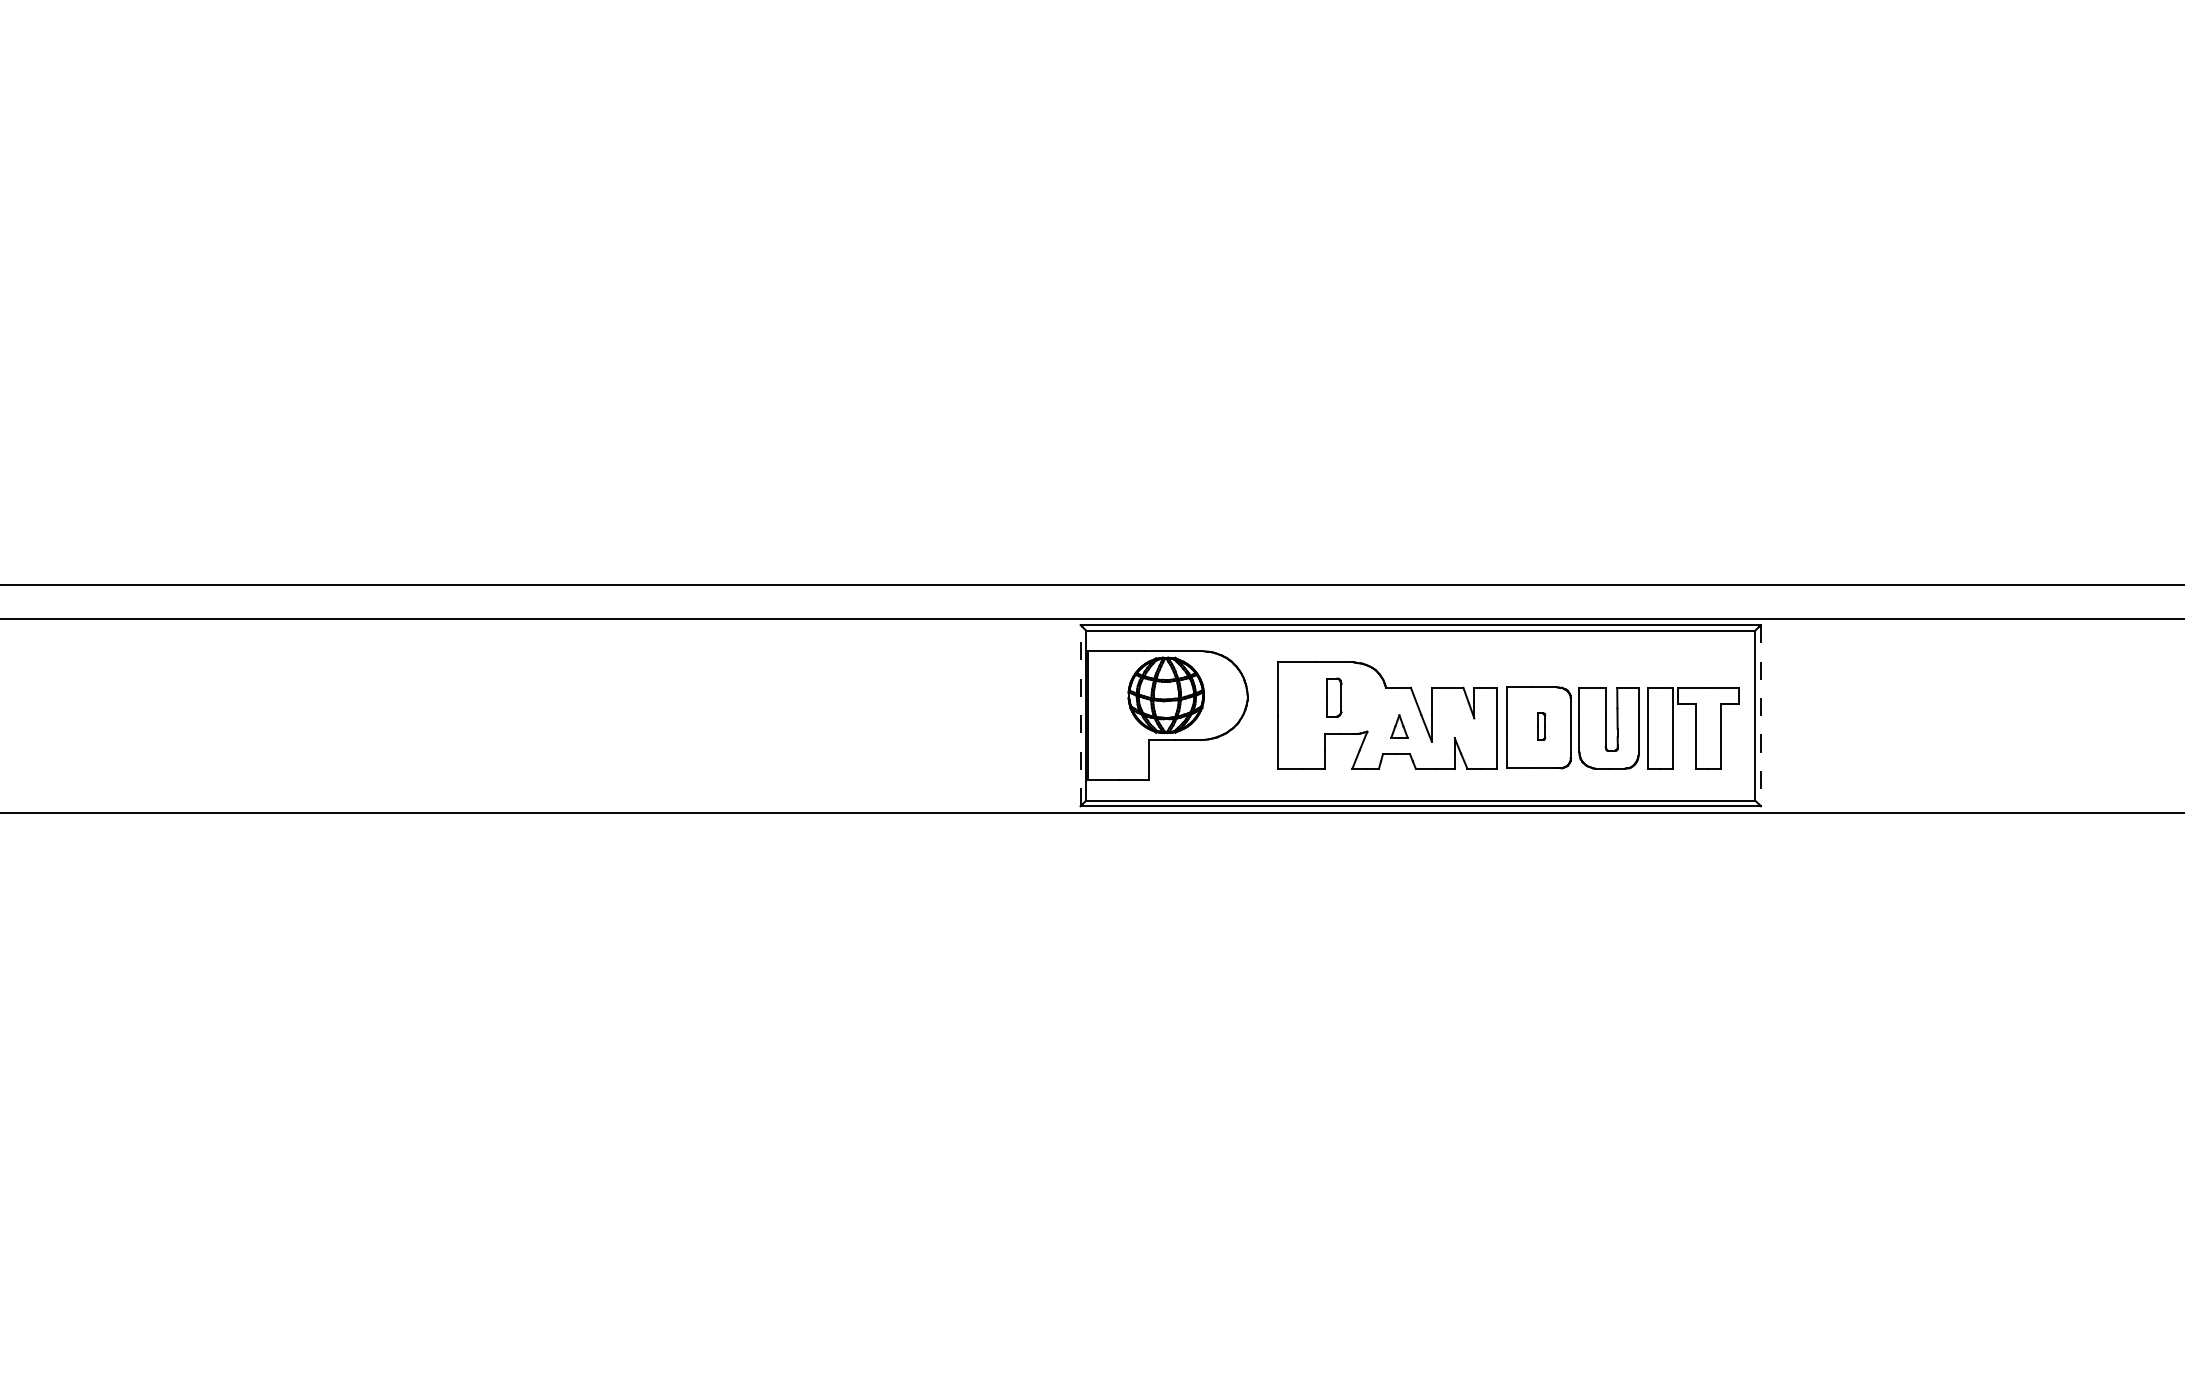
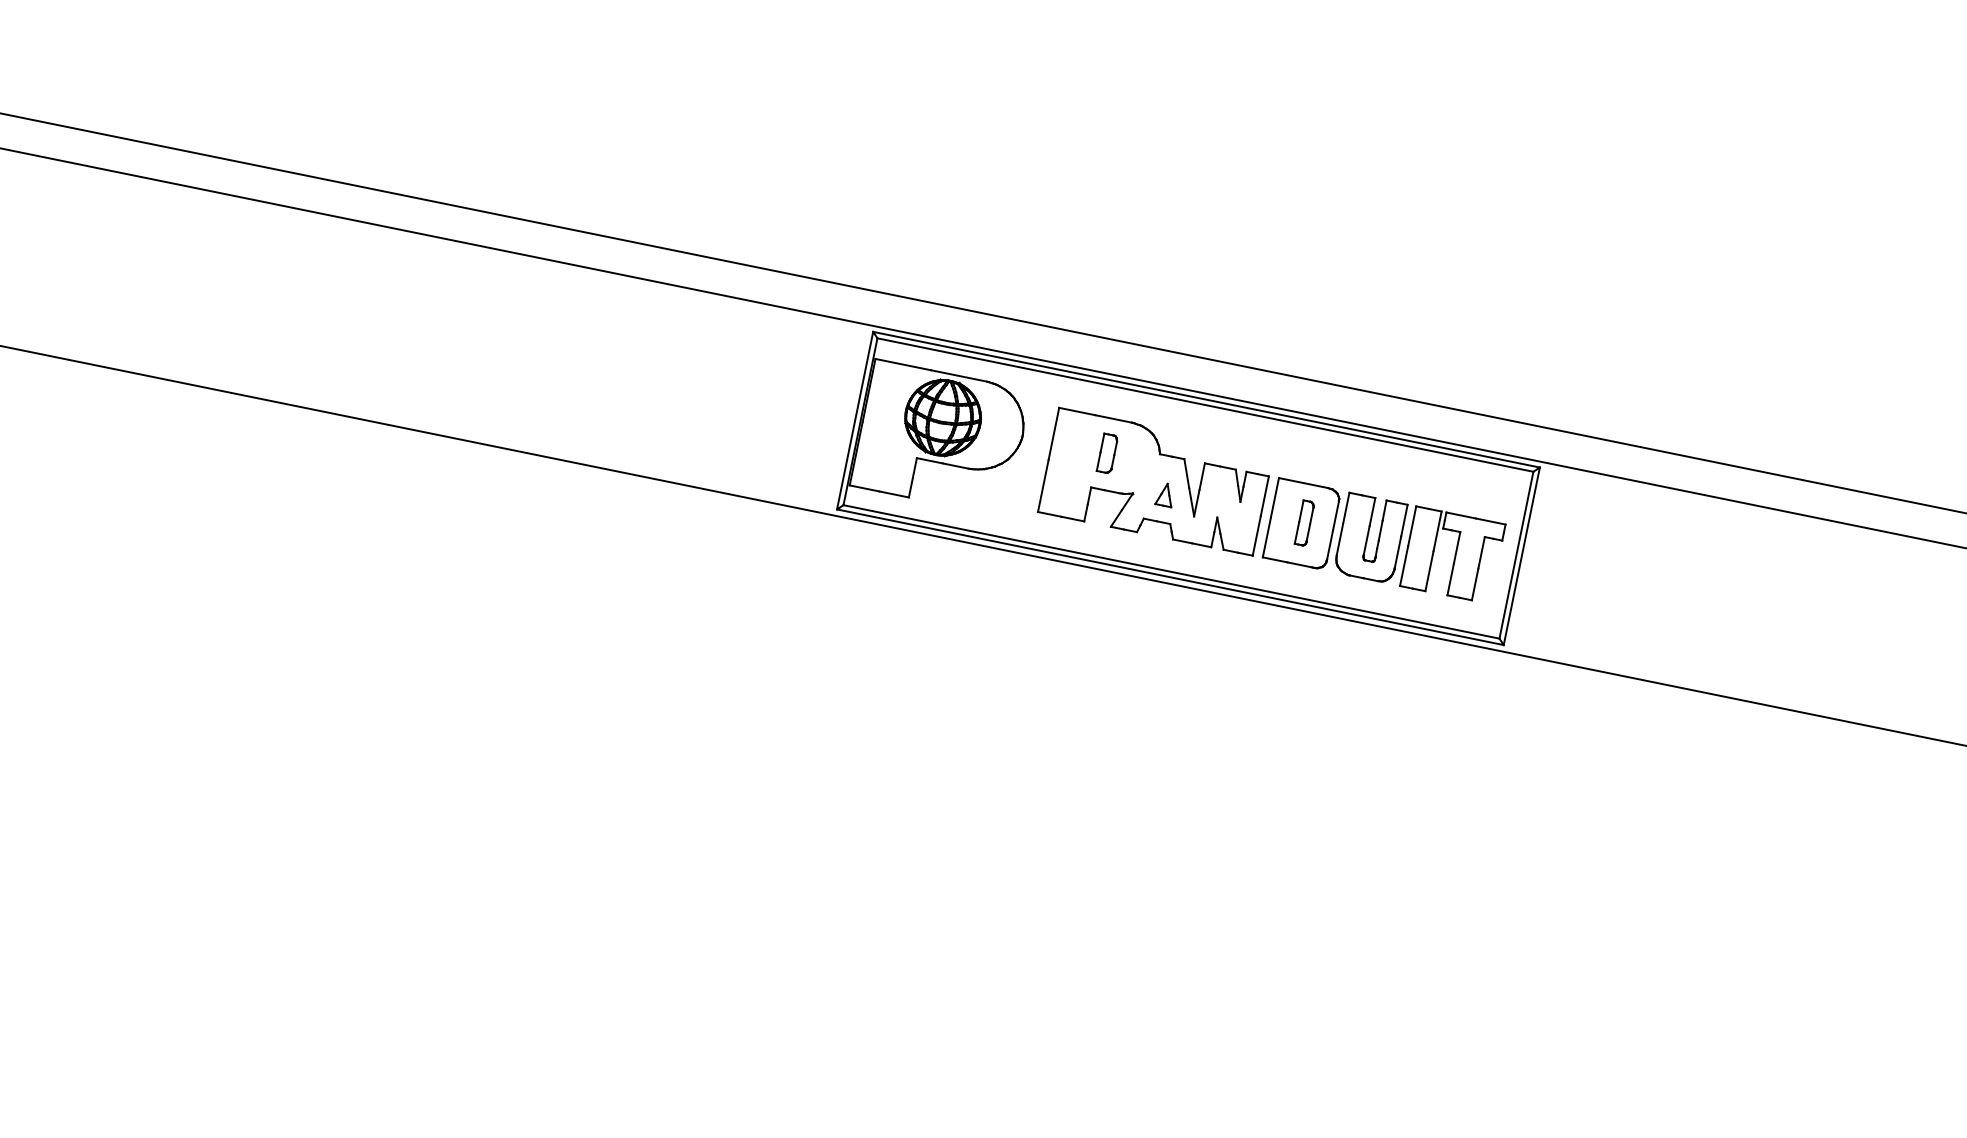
line: (1080, 715) -> (855, 420), dashed -> solid
line: (1760, 715) -> (1521, 556), dashed -> solid
part: (1541, 726) -> (1304, 523), size x1.67

